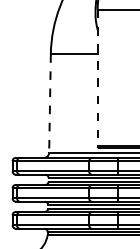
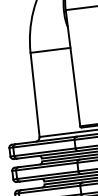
line: (97, 78) -> (72, 68), dashed -> solid
line: (50, 104) -> (35, 95), dashed -> solid

